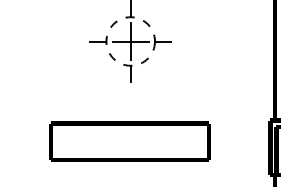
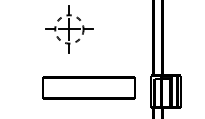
part: (129, 140) -> (88, 87), moved

